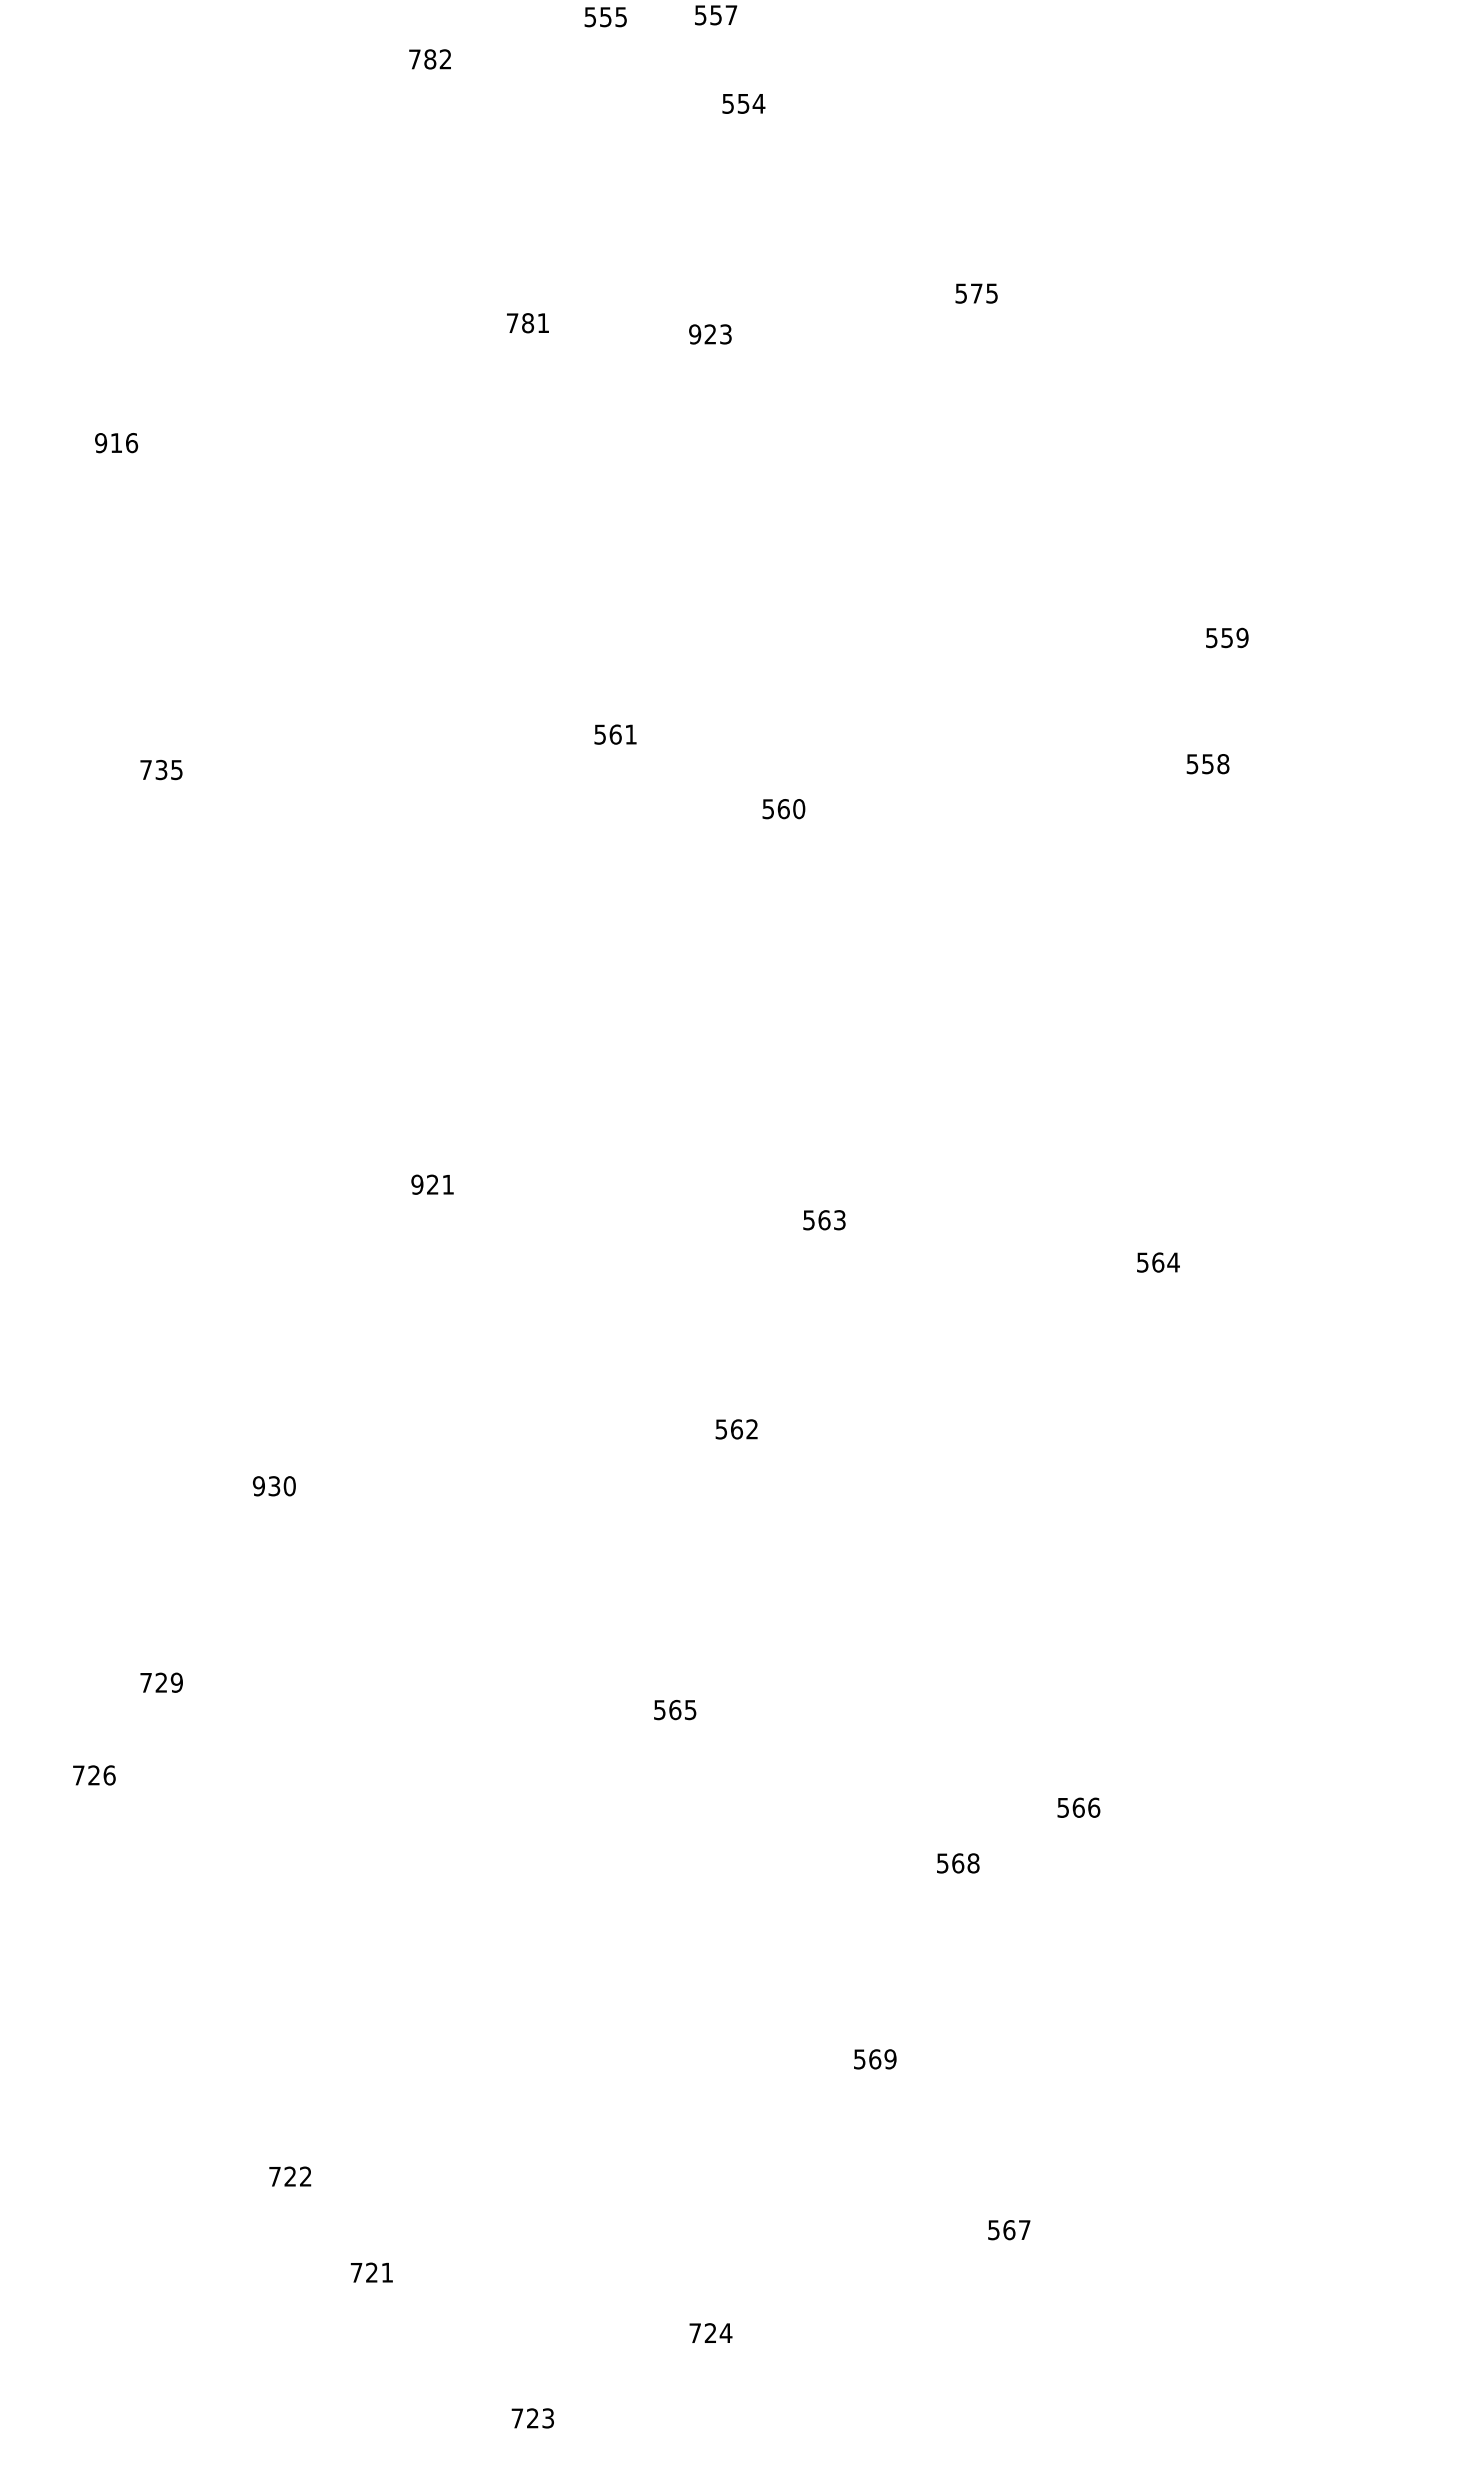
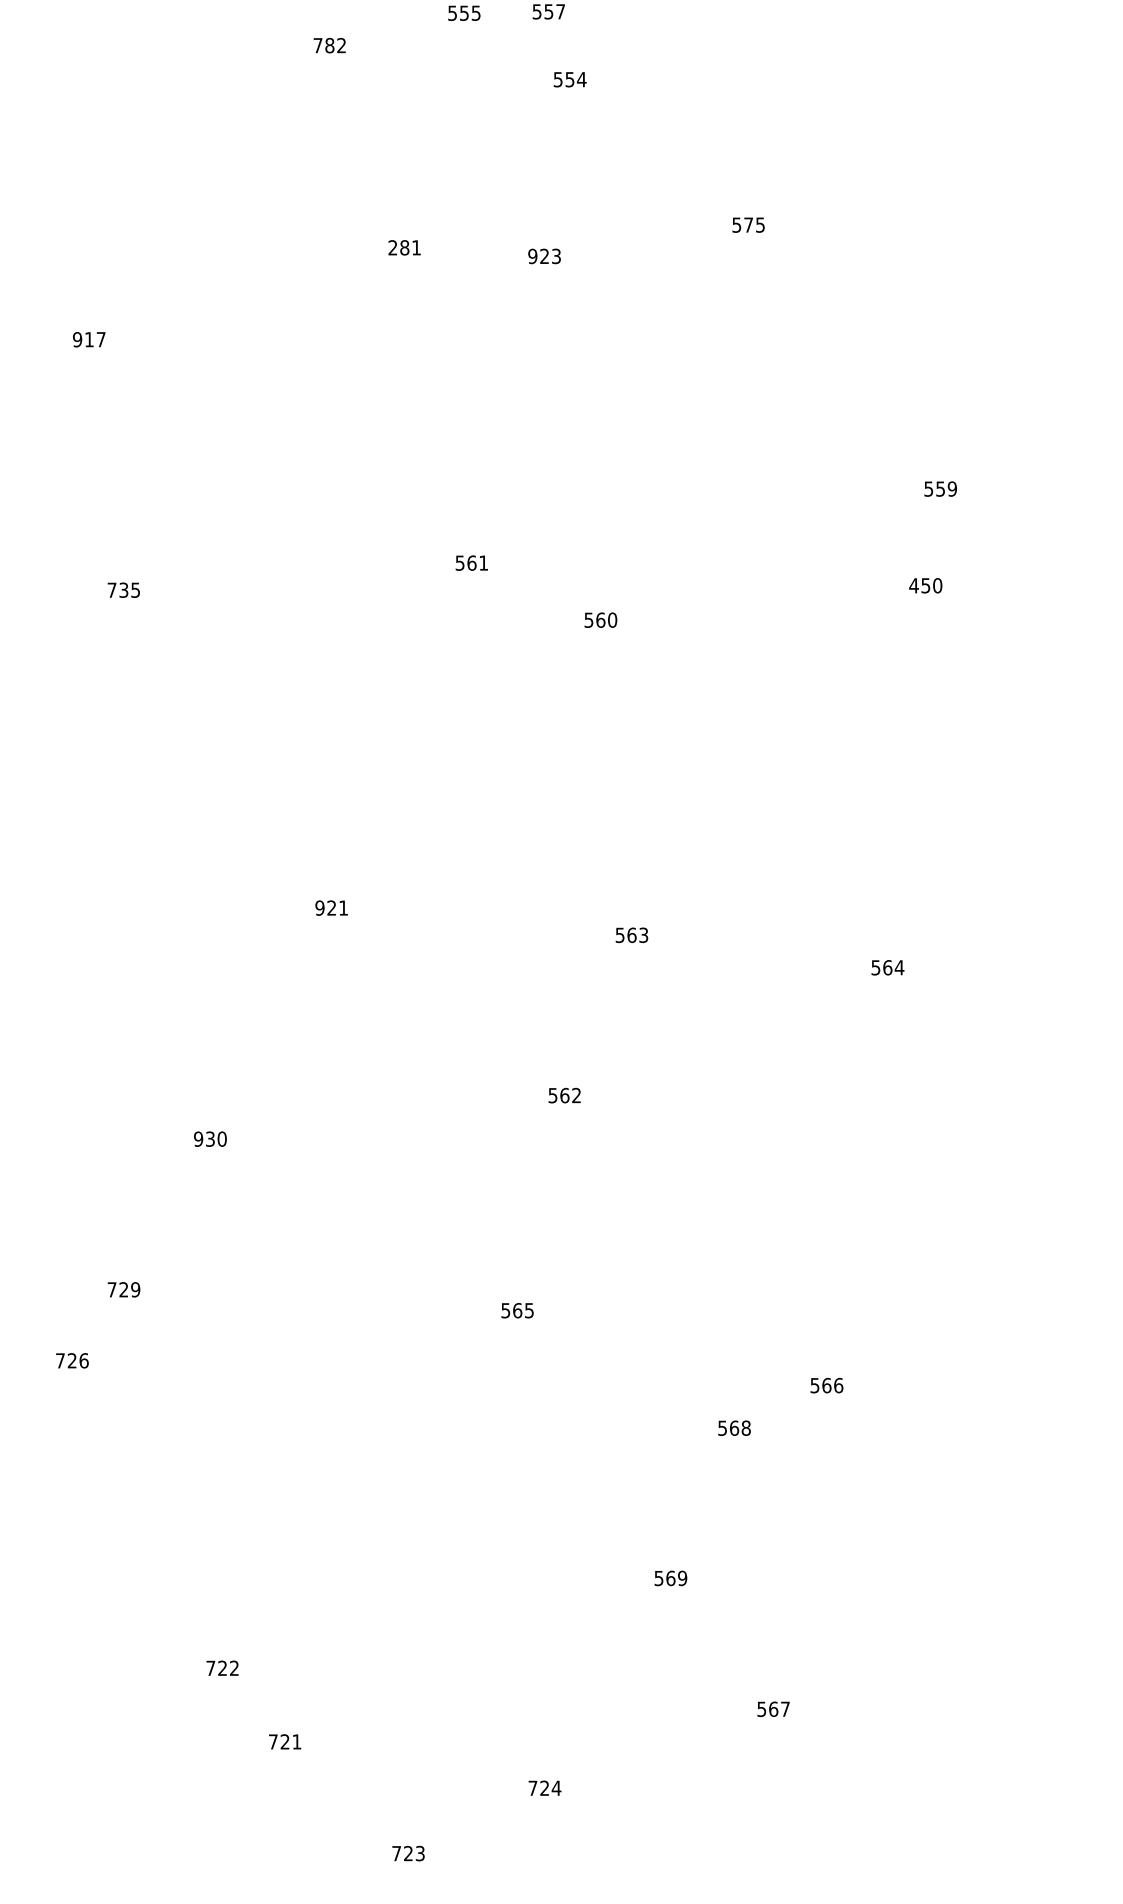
text: (512, 322) -> (392, 247), 781 -> 281
text: (132, 443) -> (101, 340), 916 -> 917
text: (1207, 764) -> (925, 586), 558 -> 450

